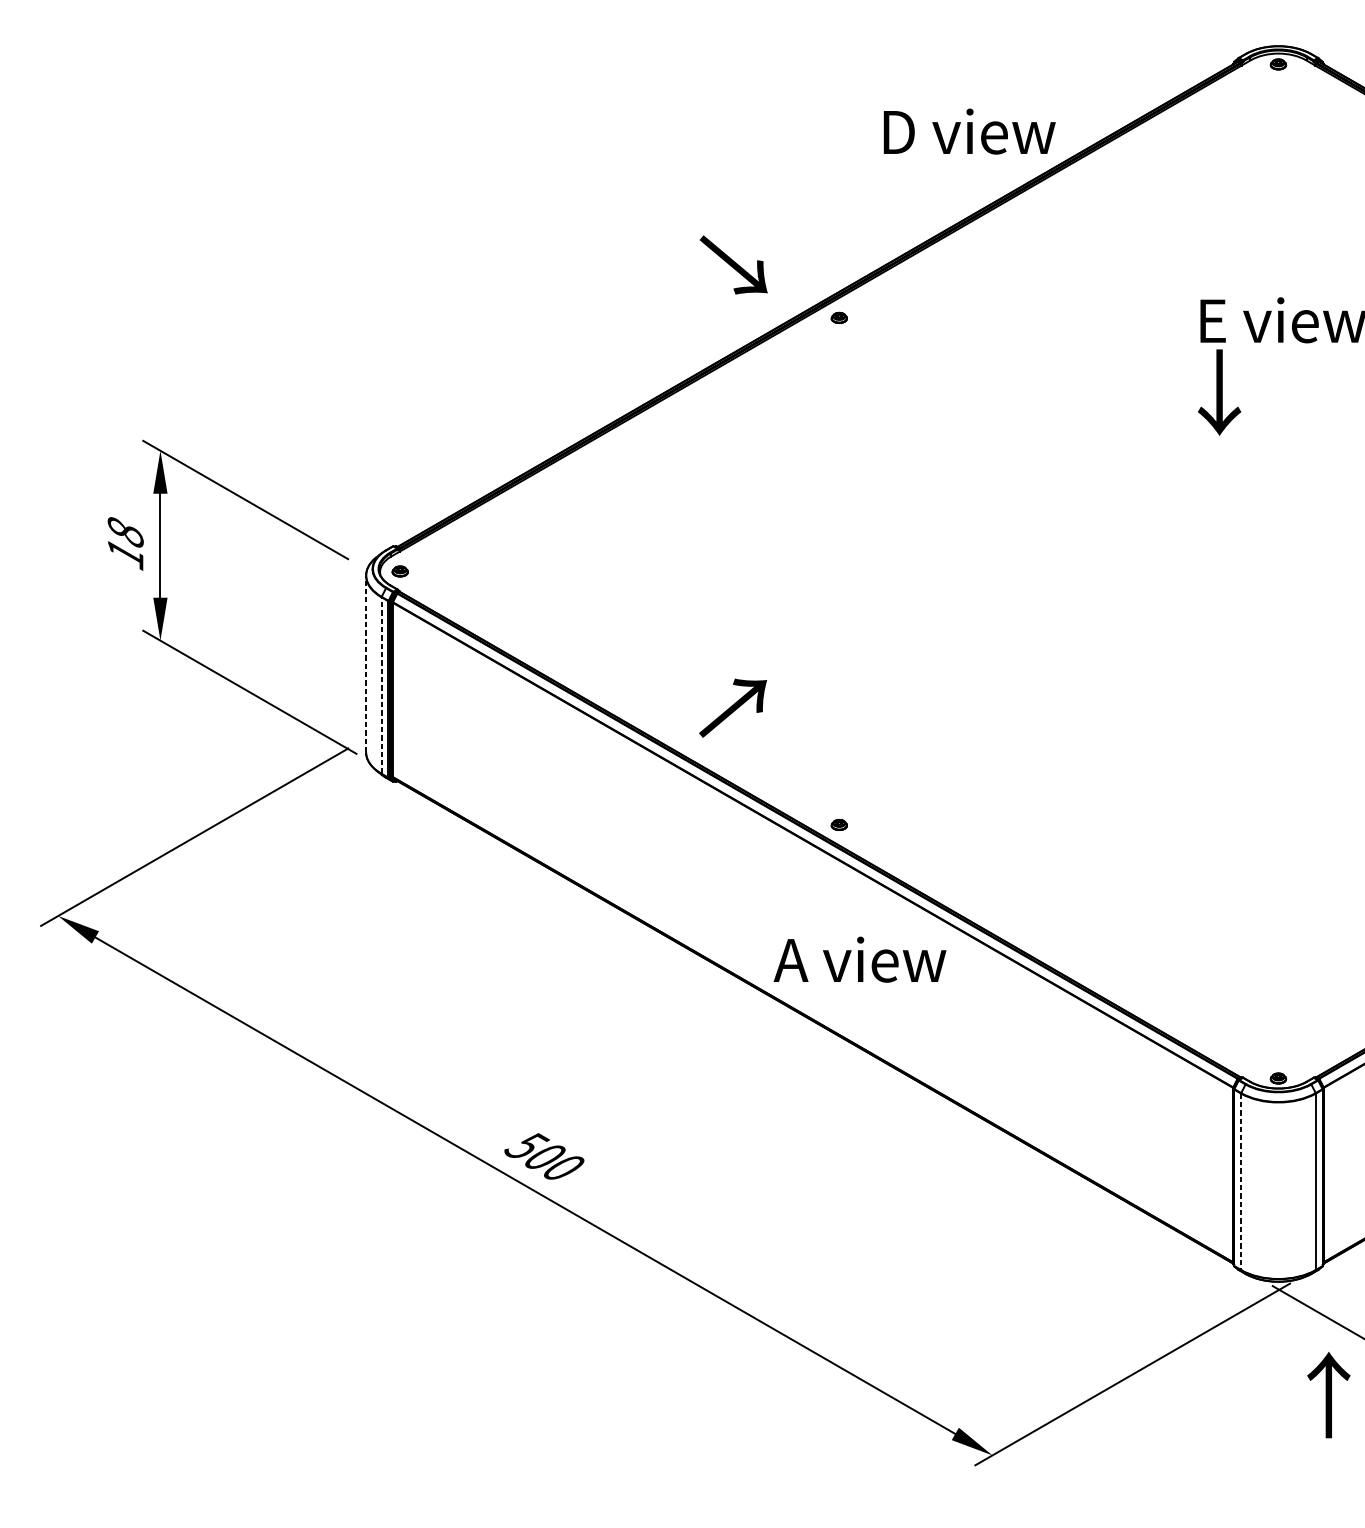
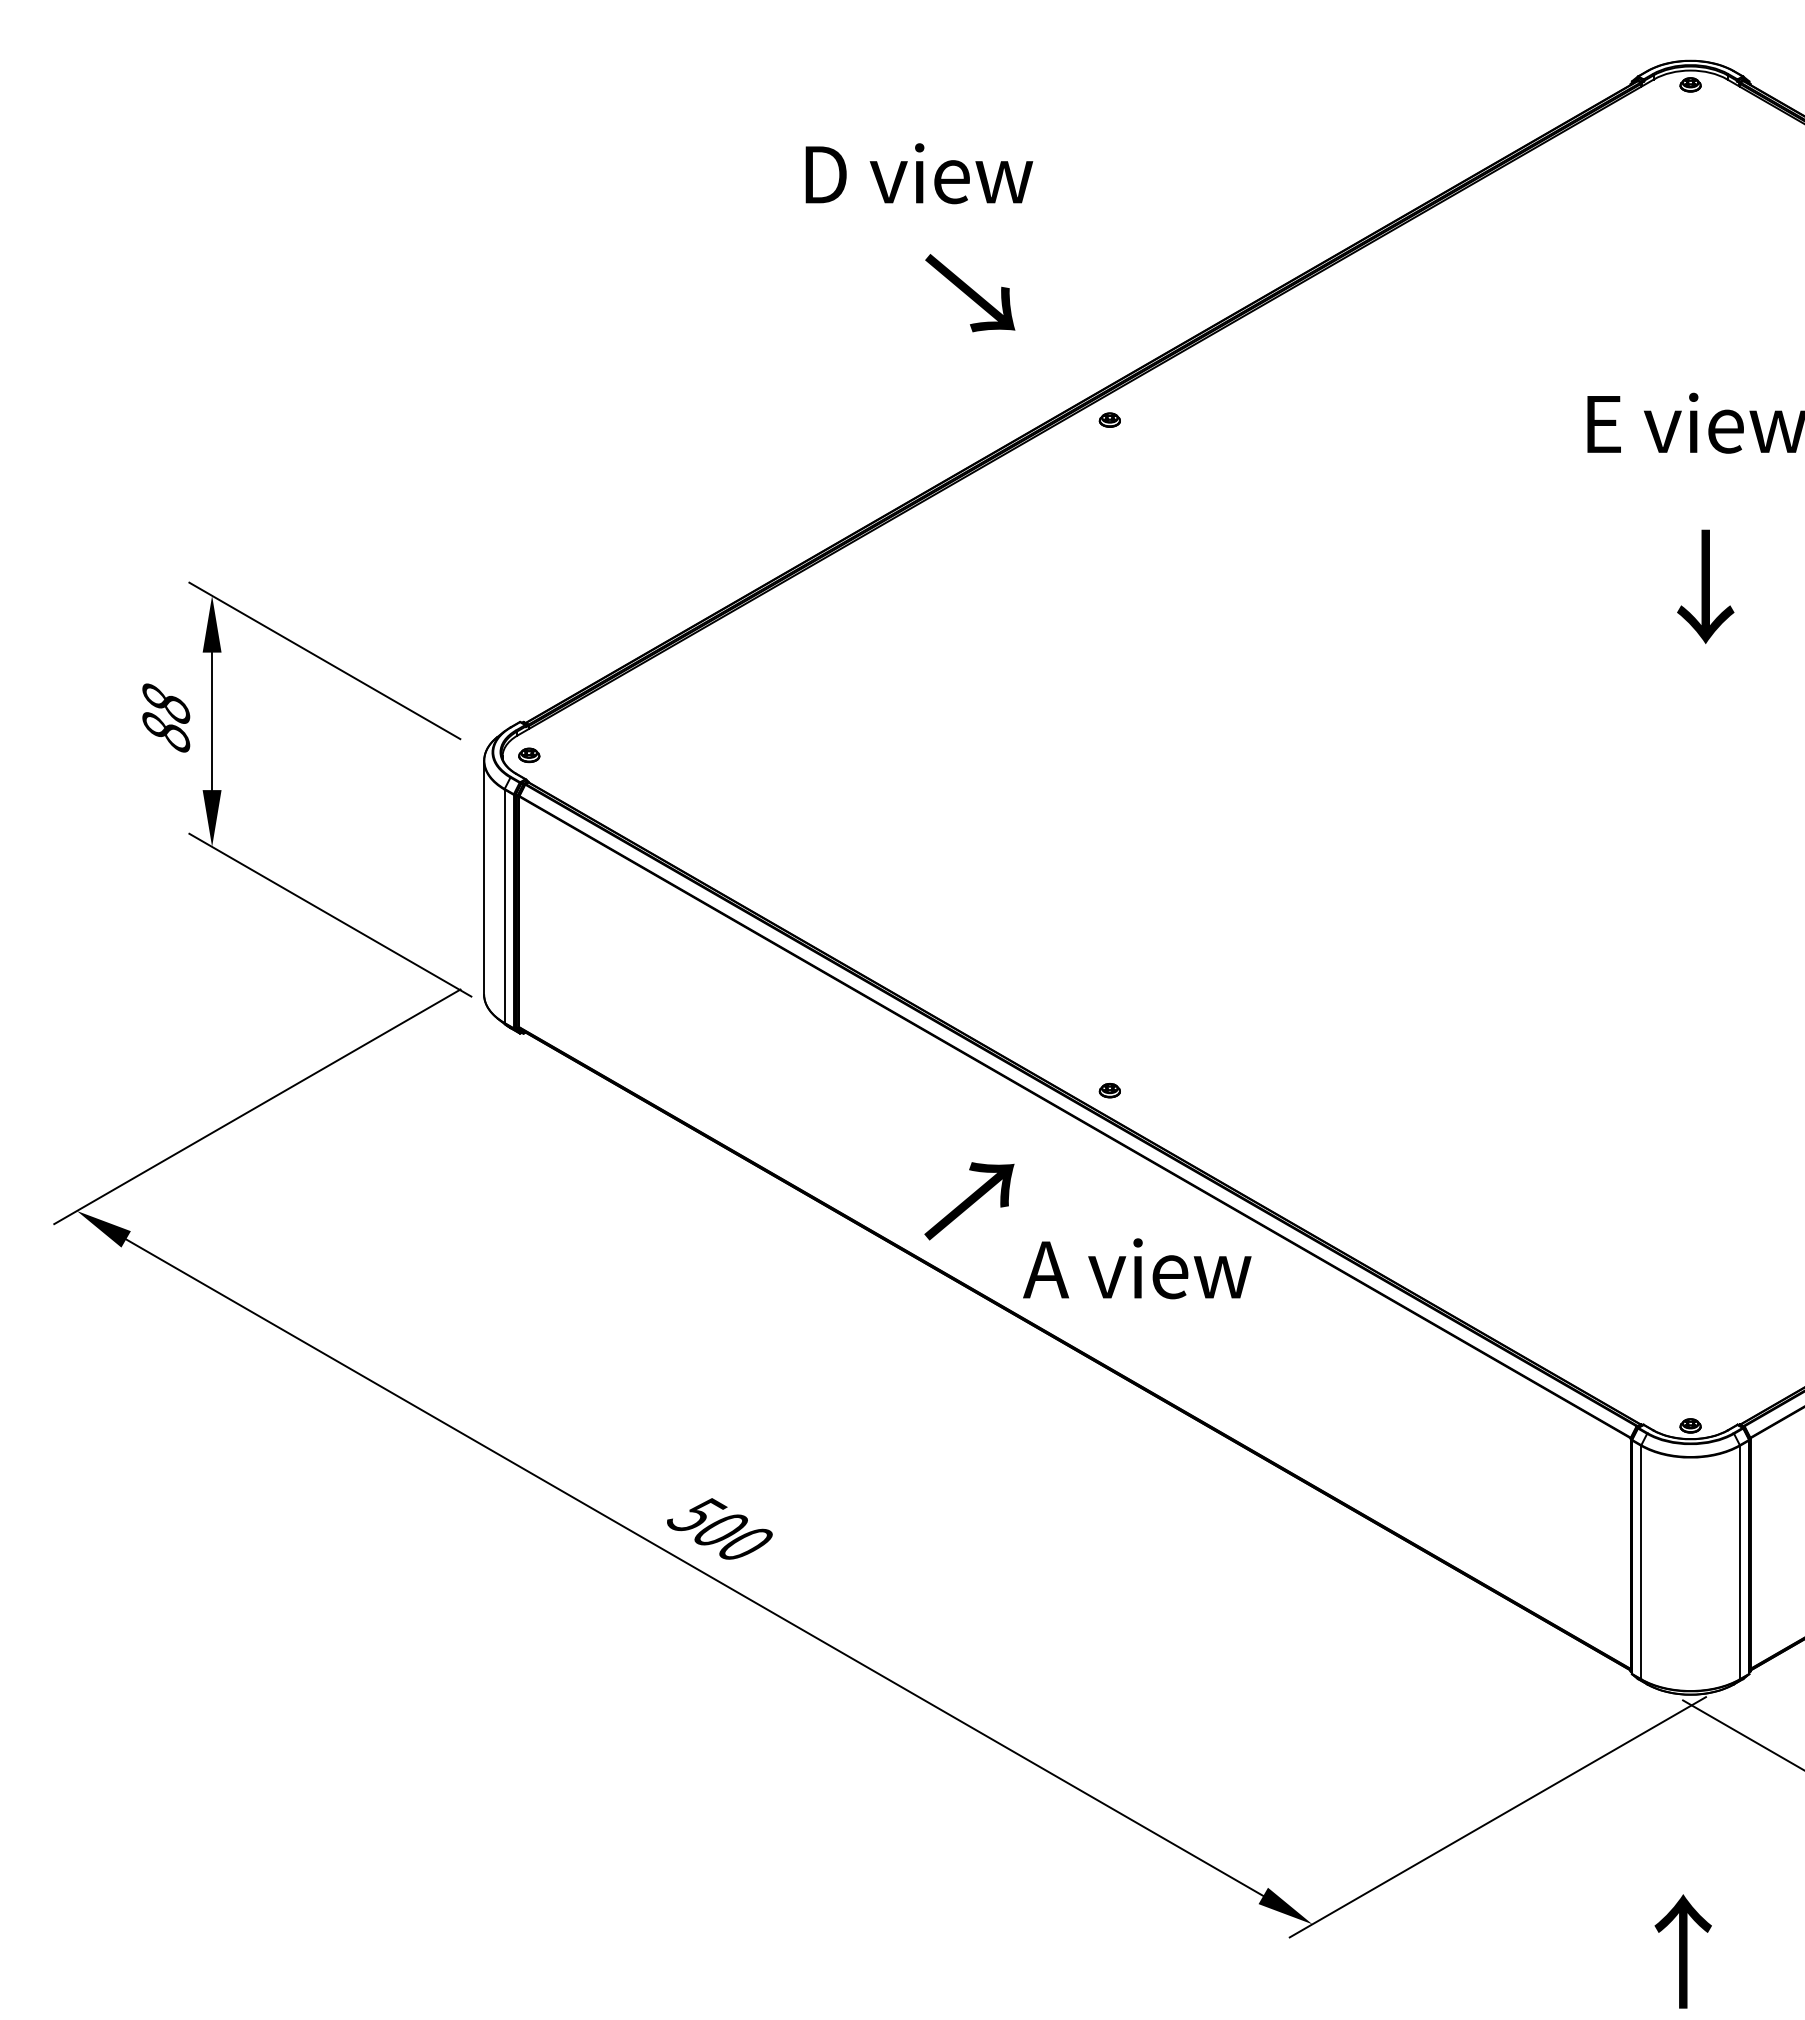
text: (969, 131) -> (919, 173), moved
text: (733, 265) -> (970, 293), moved
text: (1219, 392) -> (1705, 586), moved
text: (125, 554) -> (166, 733), 18 -> 88
line: (366, 663) -> (484, 877), dashed -> solid
line: (381, 685) -> (504, 906), dashed -> solid
text: (733, 708) -> (969, 1201), moved
line: (1241, 1181) -> (1641, 1562), dashed -> solid
text: (1328, 1395) -> (1682, 1951), moved

